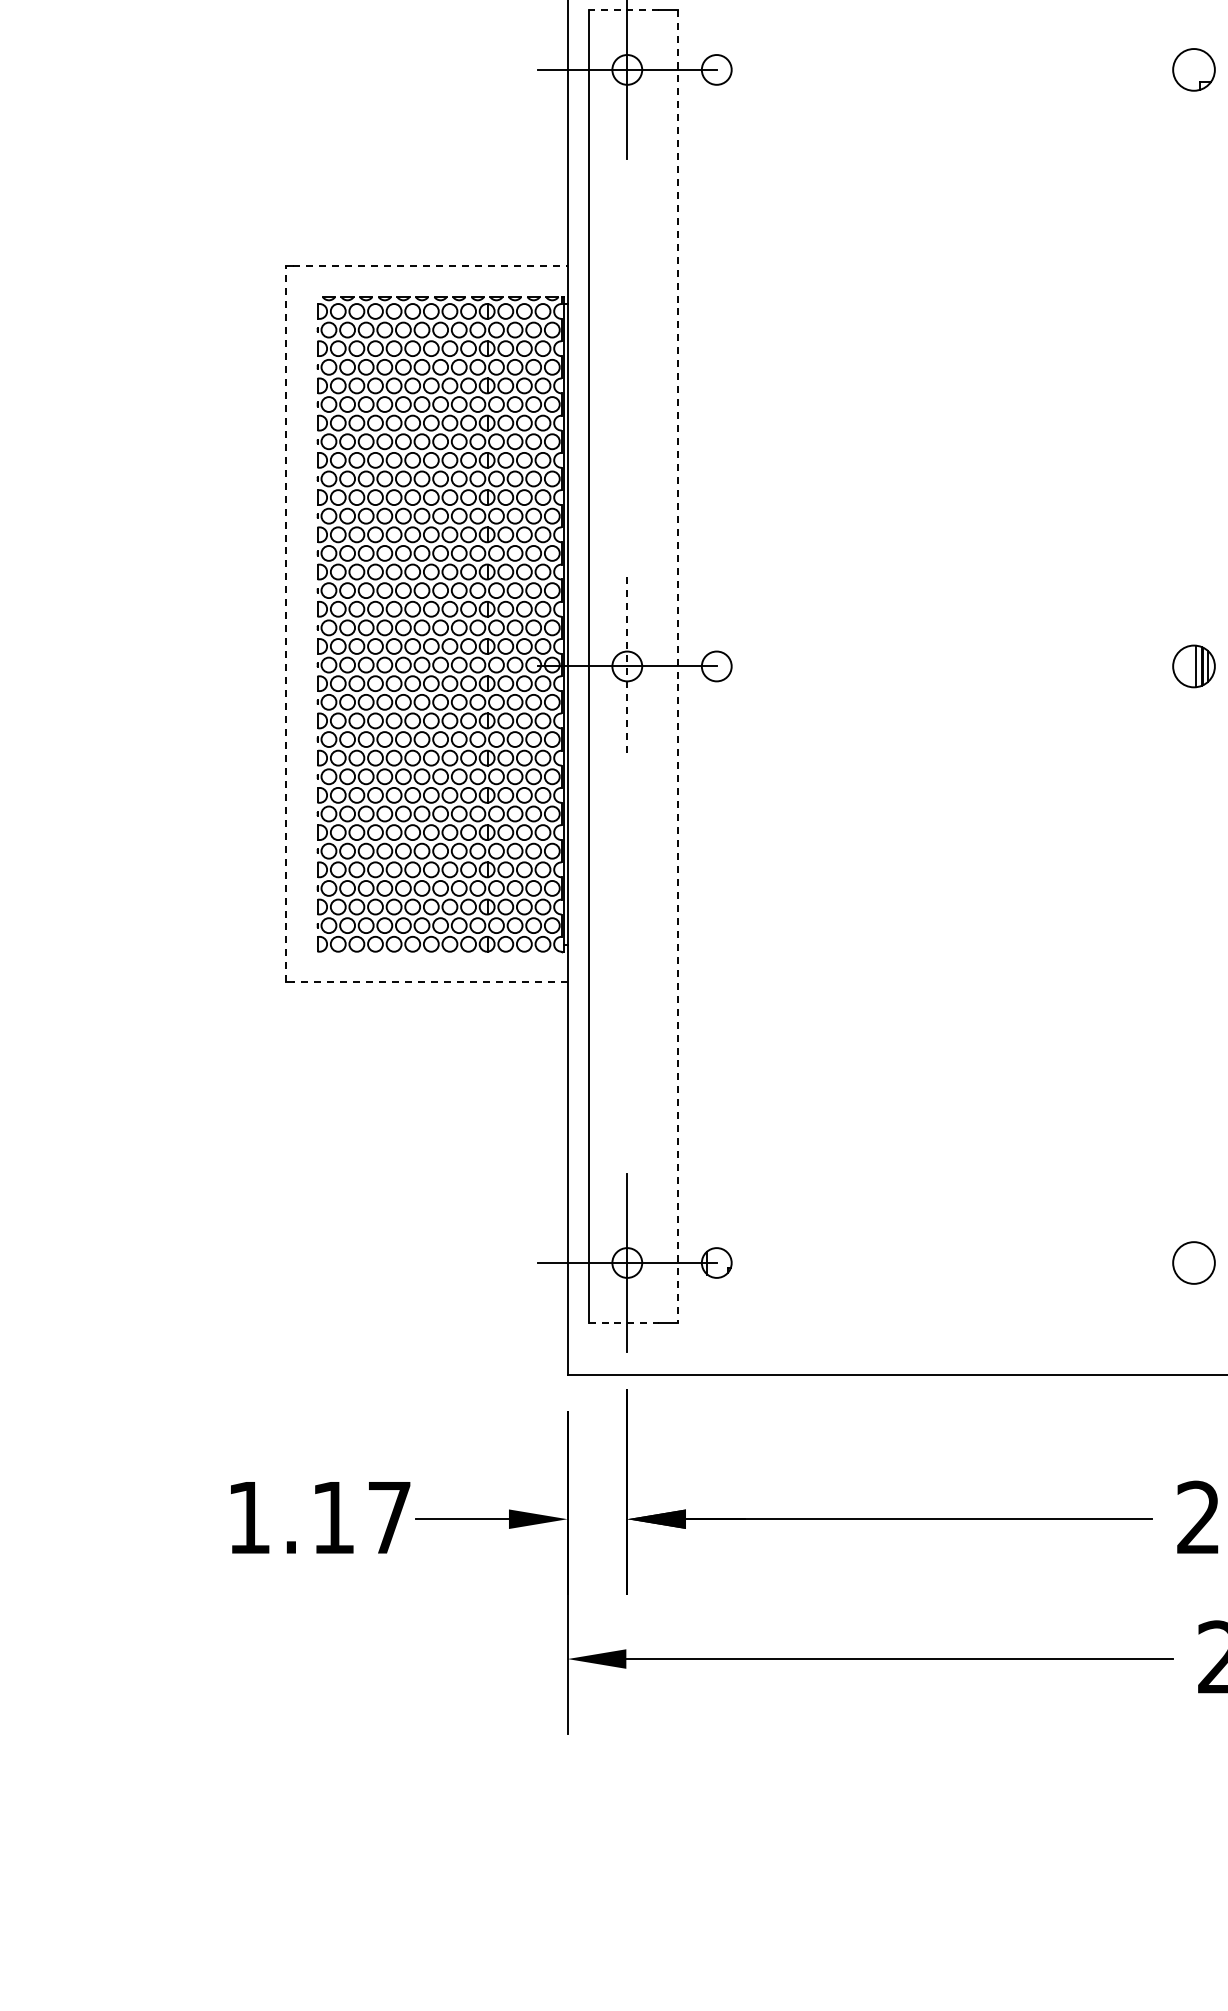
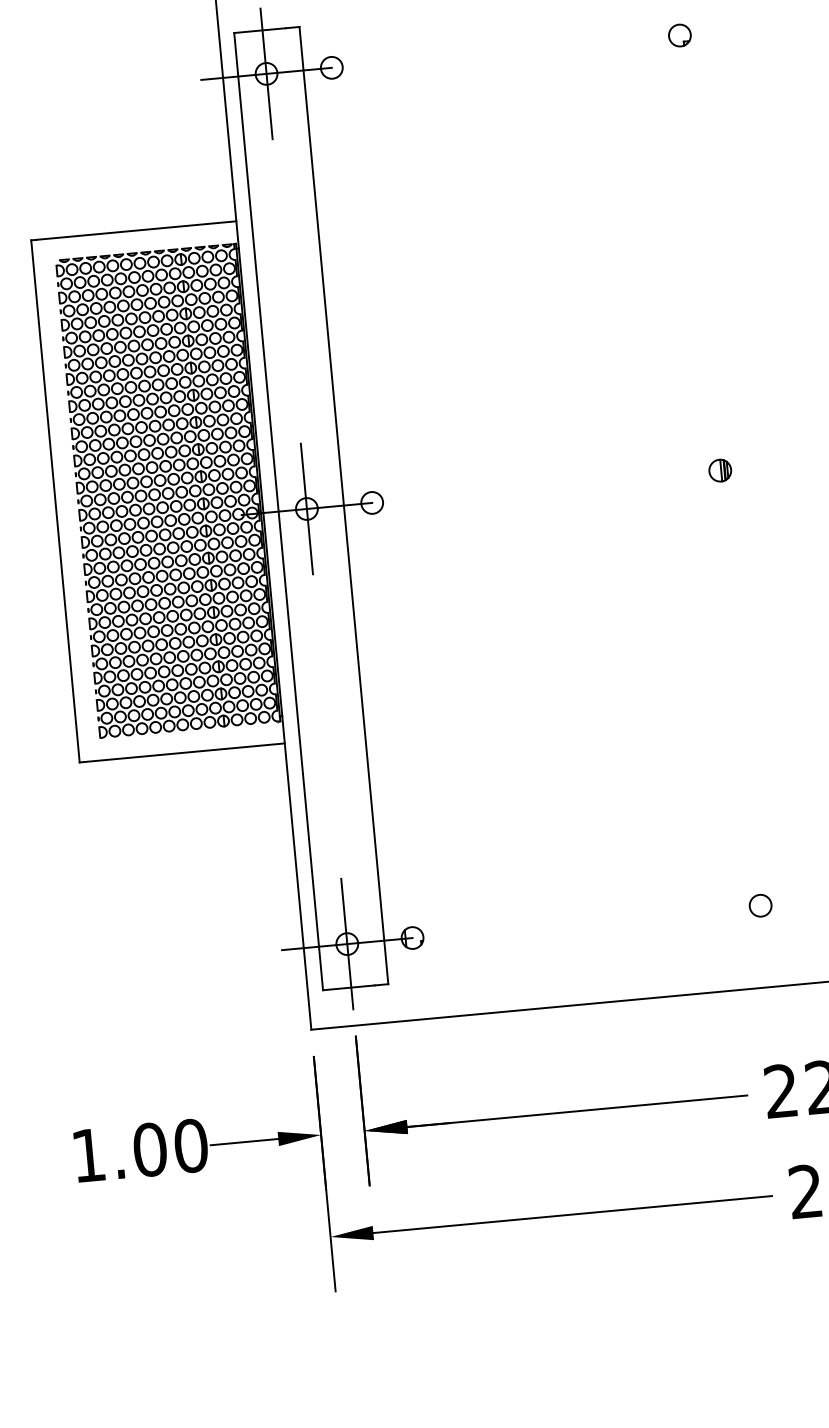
line: (623, 10) -> (259, 30), dashed -> solid
part: (1193, 69) -> (679, 35), size x0.71
line: (430, 266) -> (136, 230), dashed -> solid
line: (286, 624) -> (55, 501), dashed -> solid
line: (627, 666) -> (307, 509), dashed -> solid
line: (678, 666) -> (344, 505), dashed -> solid
part: (1193, 666) -> (719, 470), size x0.71
line: (429, 982) -> (184, 752), dashed -> solid
circle: (1193, 1262) -> (760, 905), size x0.71
line: (624, 1322) -> (349, 987), dashed -> solid
text: (361, 1517) -> (170, 1147), 1.17 -> 1.00

